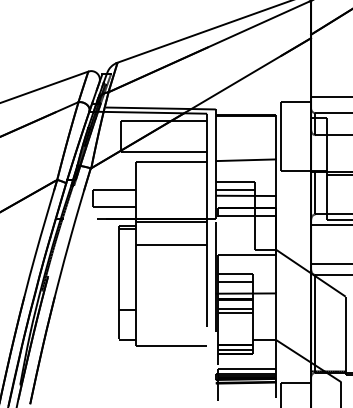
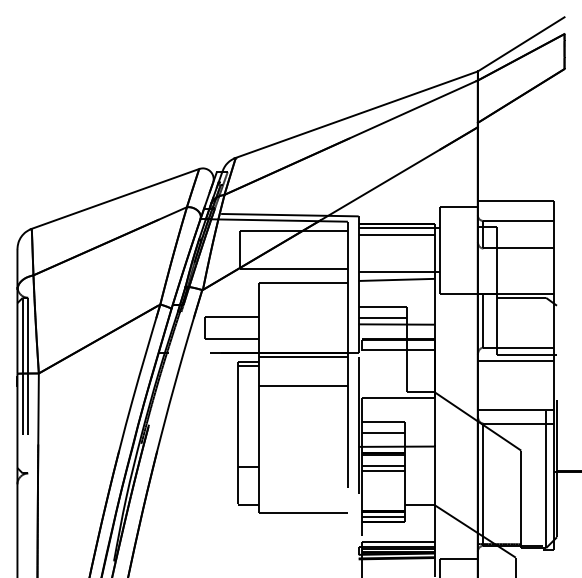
line: (247, 118) -> (398, 227), added
line: (246, 123) -> (396, 234), added
line: (247, 154) -> (398, 272), added

